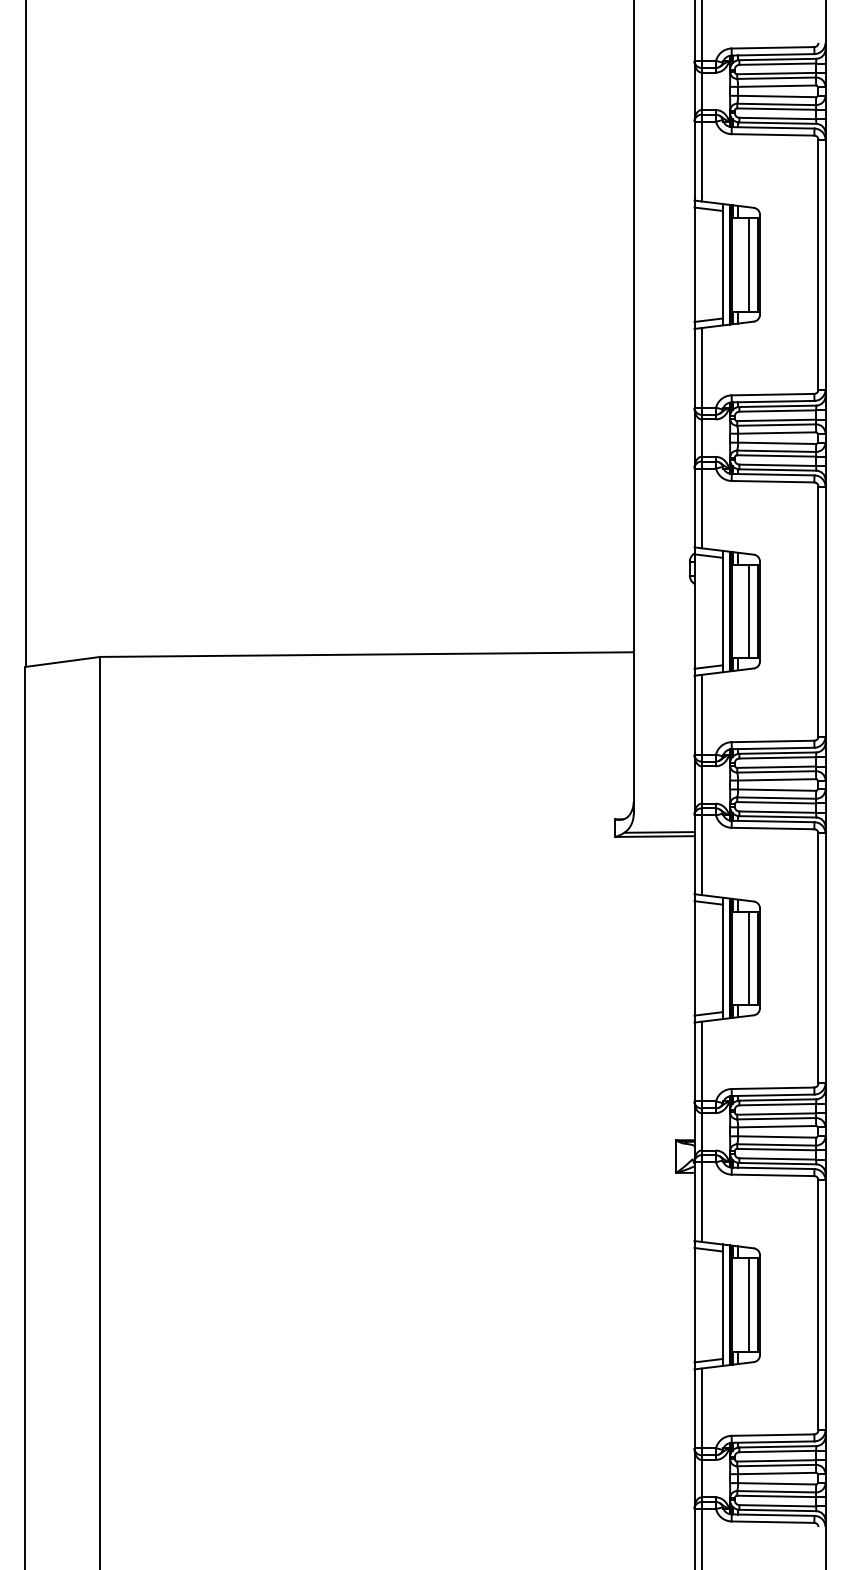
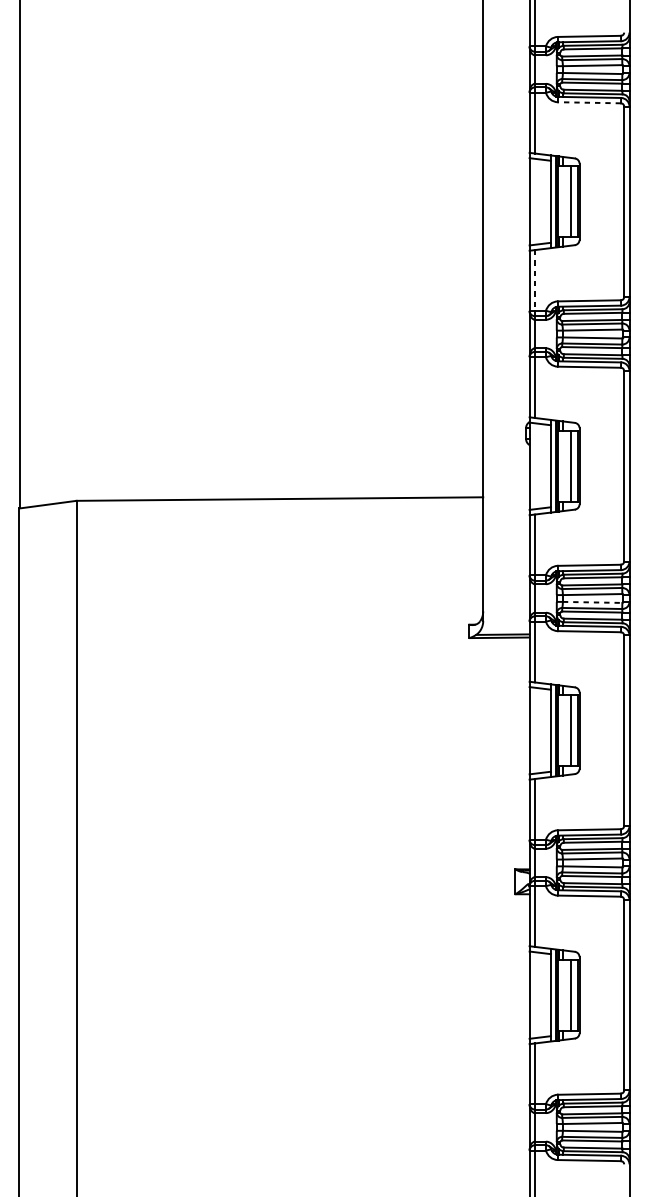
line: (772, 134) -> (589, 102), solid -> dashed
line: (701, 367) -> (534, 280), solid -> dashed
line: (777, 790) -> (592, 602), solid -> dashed

